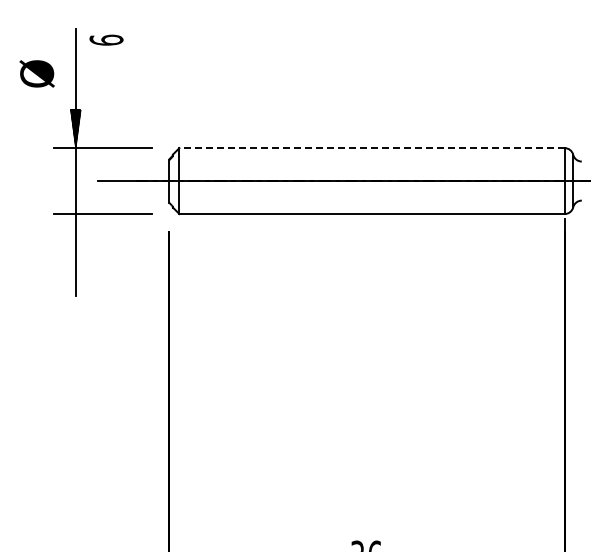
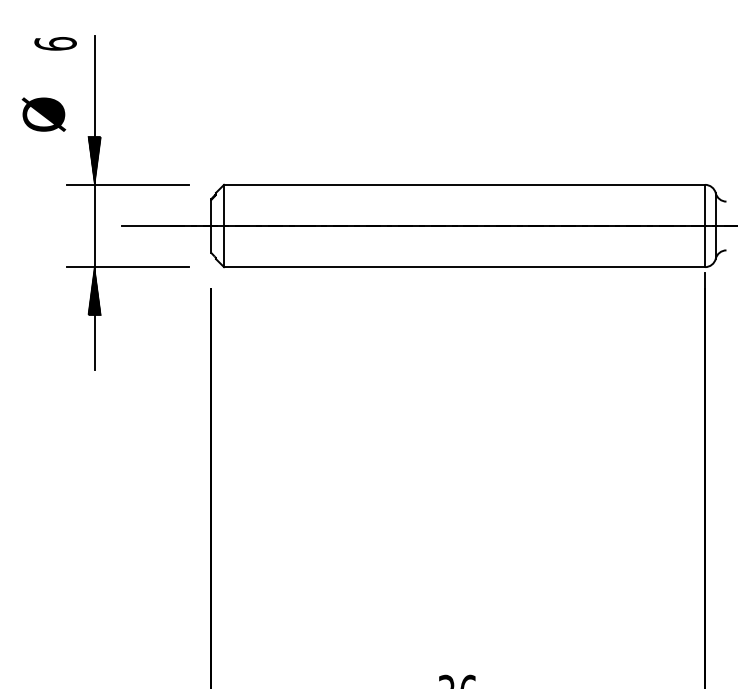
text: (106, 39) -> (55, 42), moved
text: (36, 73) -> (43, 114), moved
line: (372, 148) -> (465, 185), dashed -> solid
hatch: (75, 233) -> (94, 291), added

